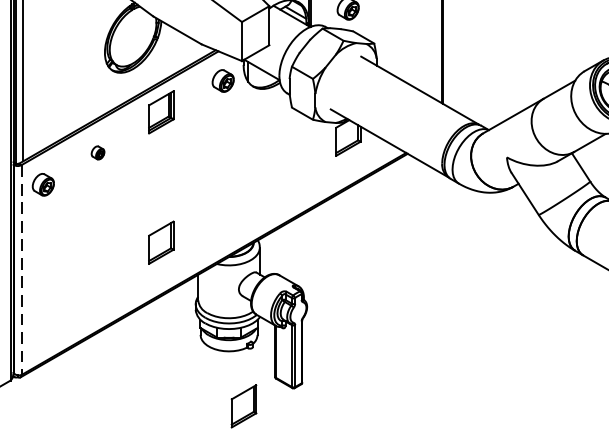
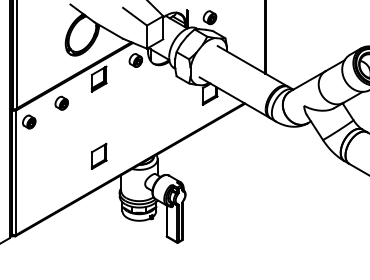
part: (97, 151) -> (61, 102), size x1.67
line: (21, 271) -> (16, 173), dashed -> solid
part: (242, 404) -> (147, 252), removed

